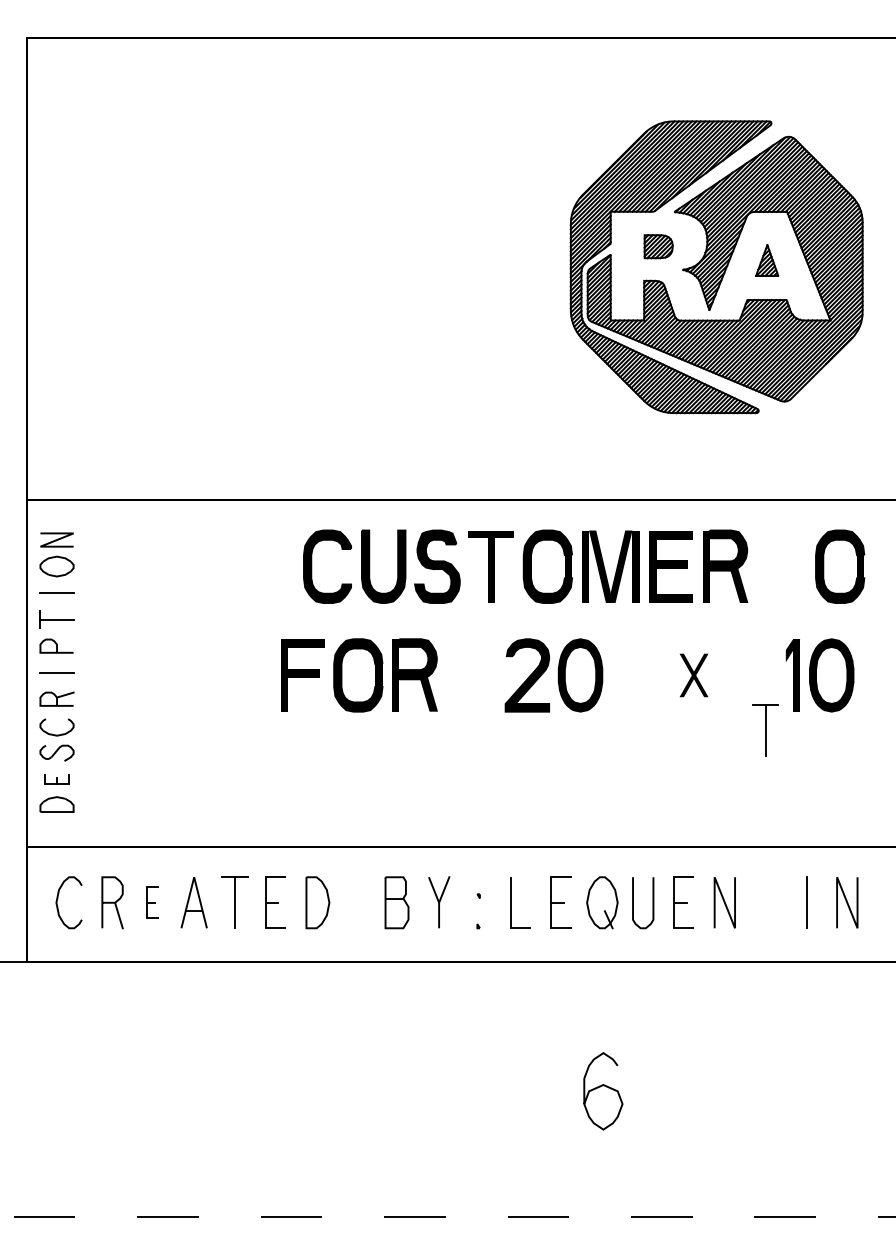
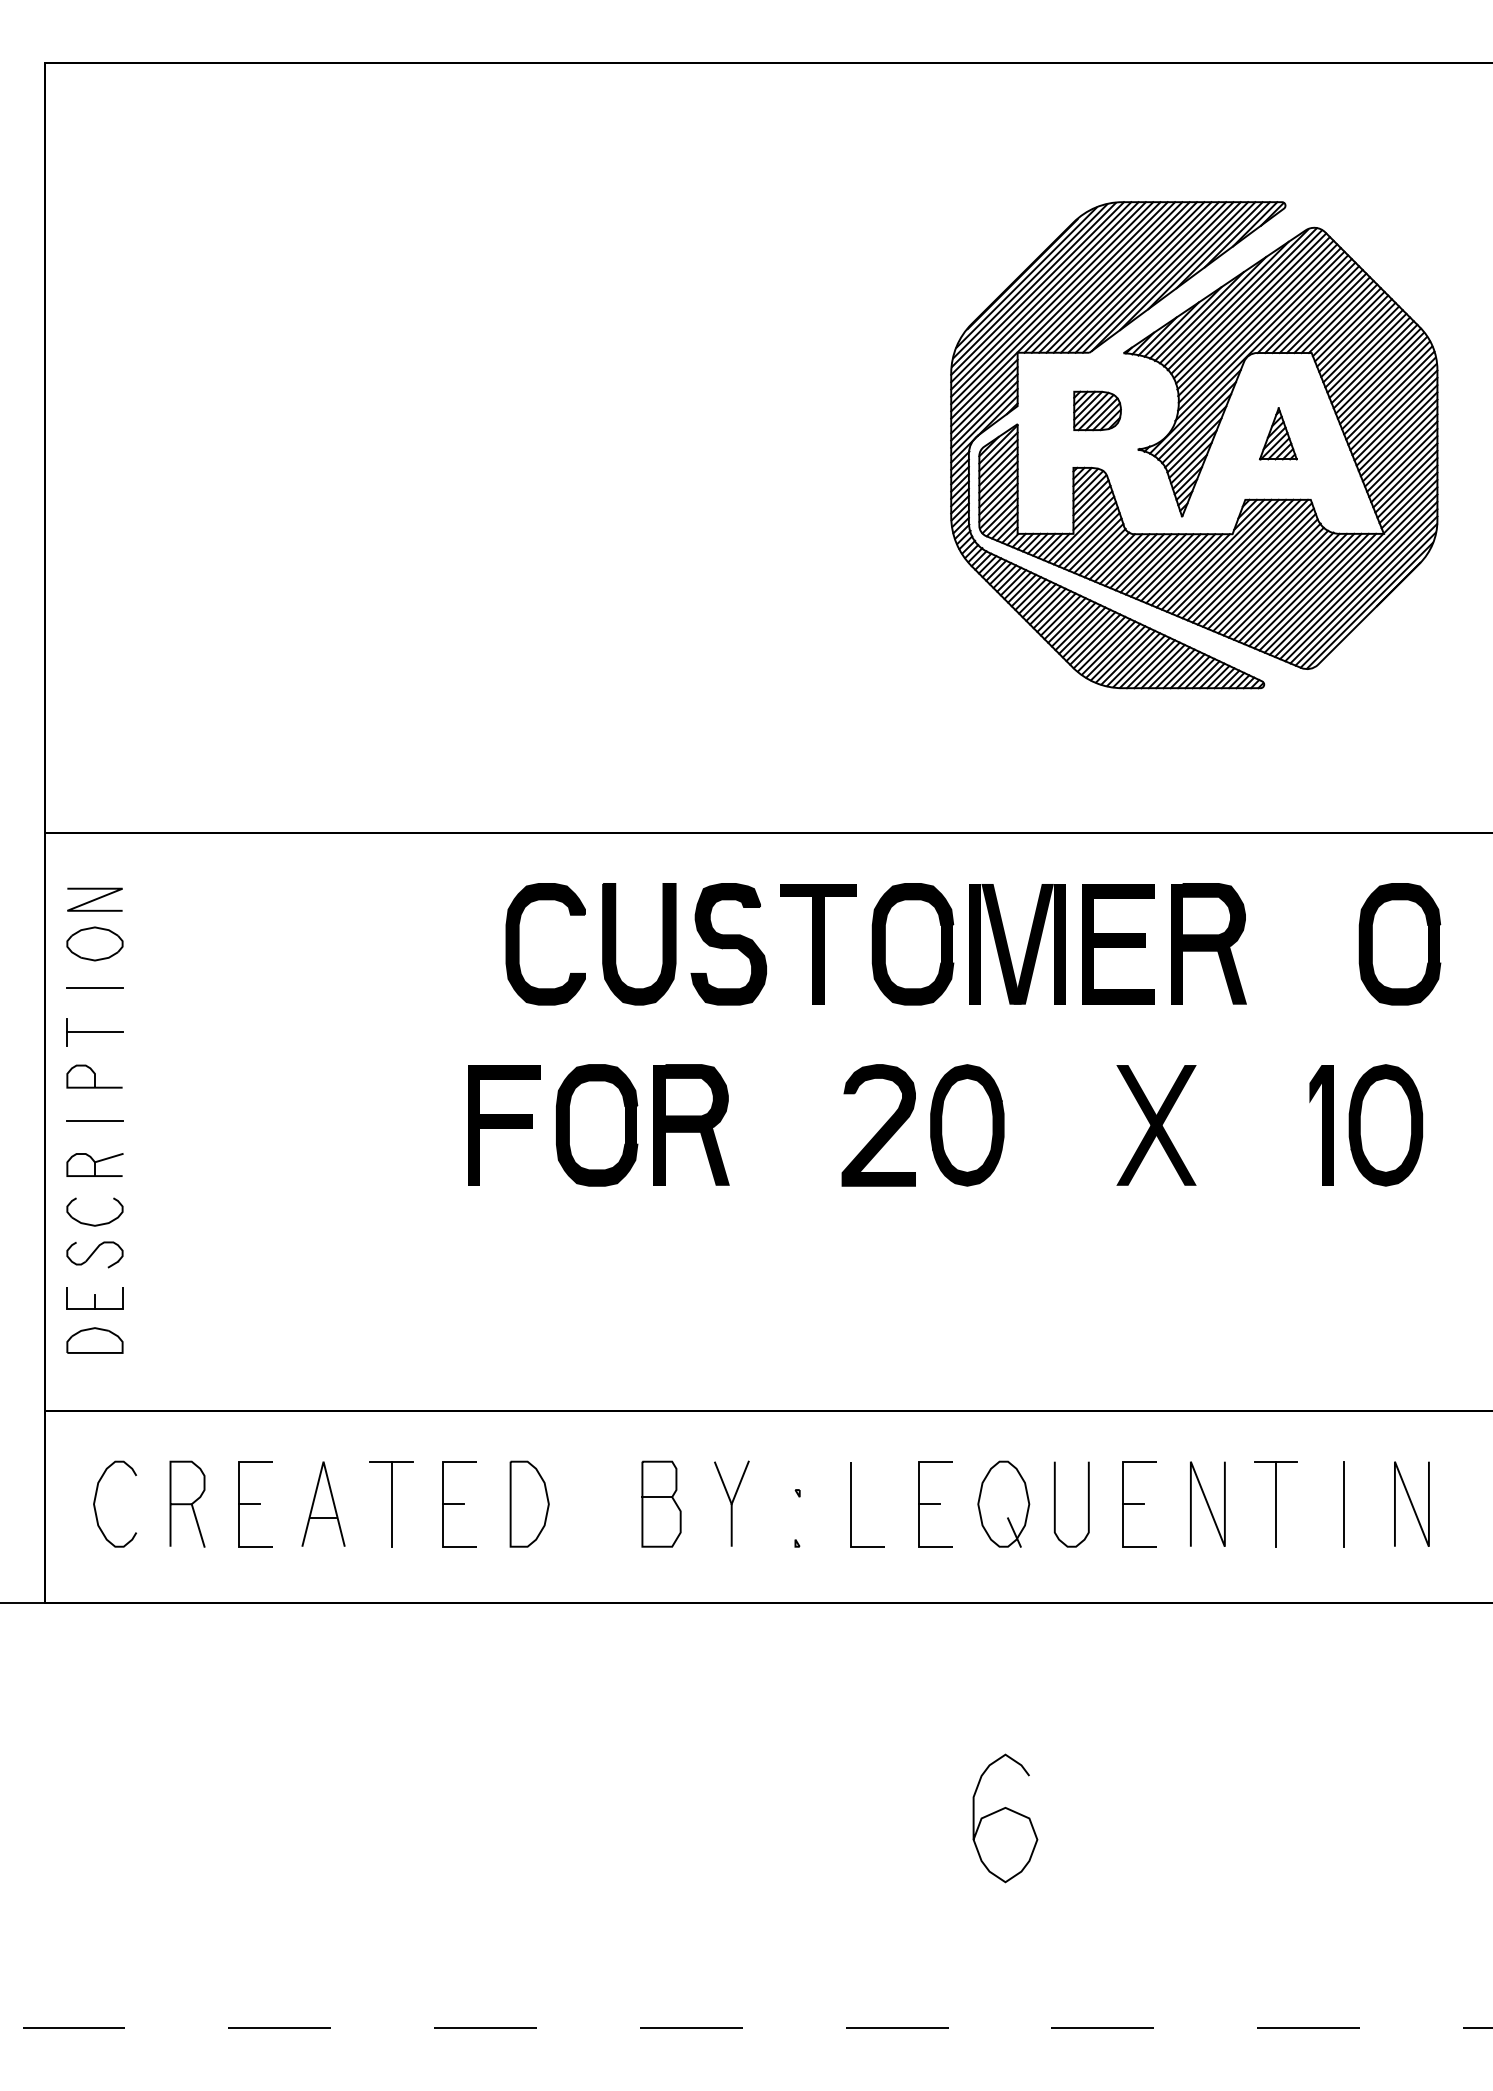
part: (693, 675) -> (1155, 1125), size x1.67
part: (765, 730) -> (1275, 1503), moved
part: (56, 778) -> (94, 1297), size x1.43
part: (152, 902) -> (254, 1503), size x1.67

